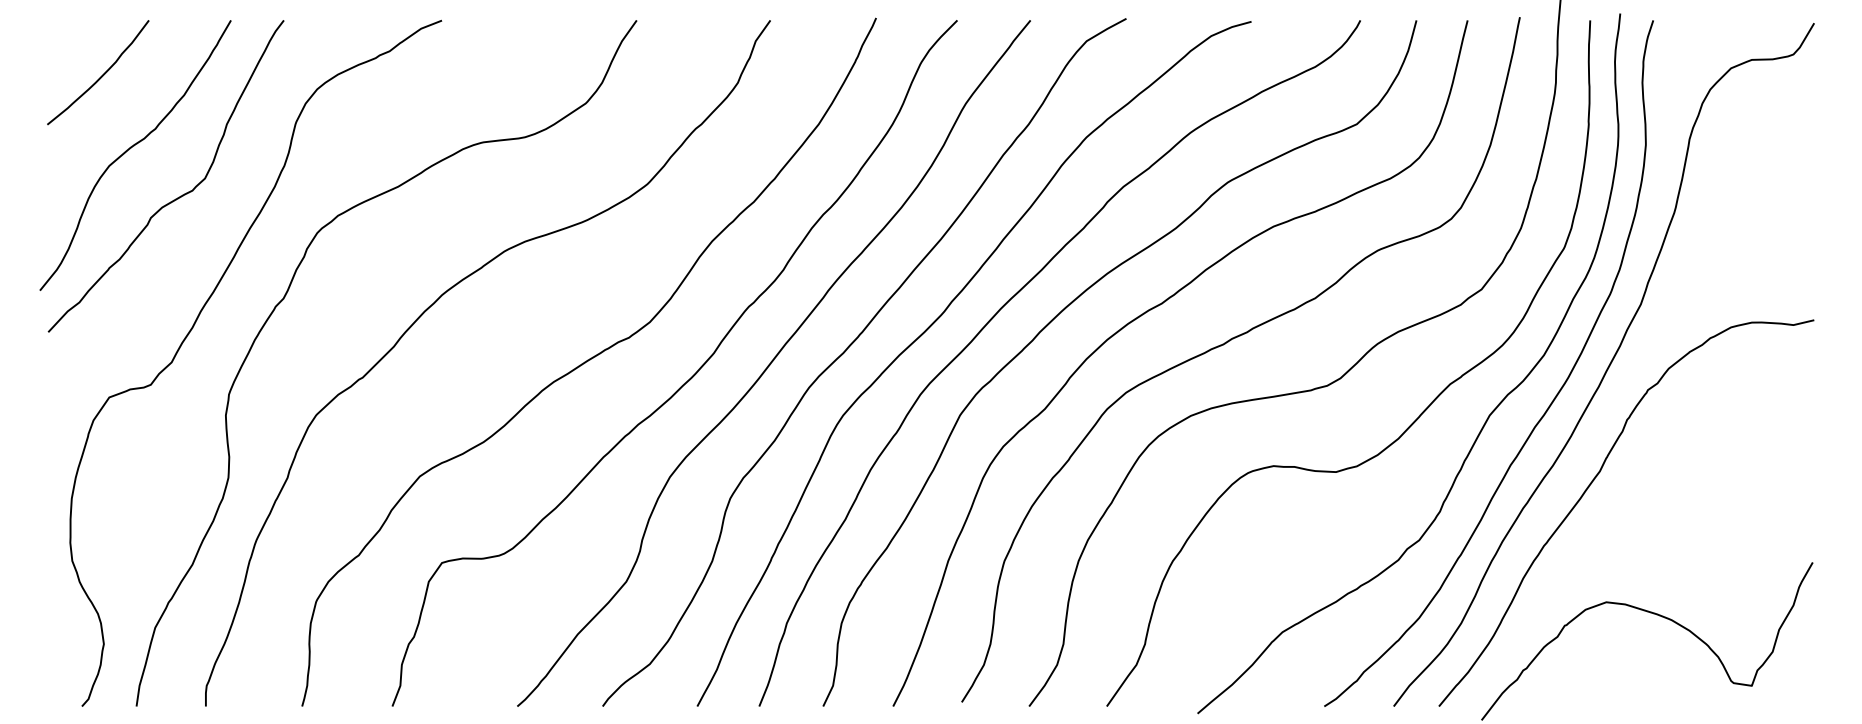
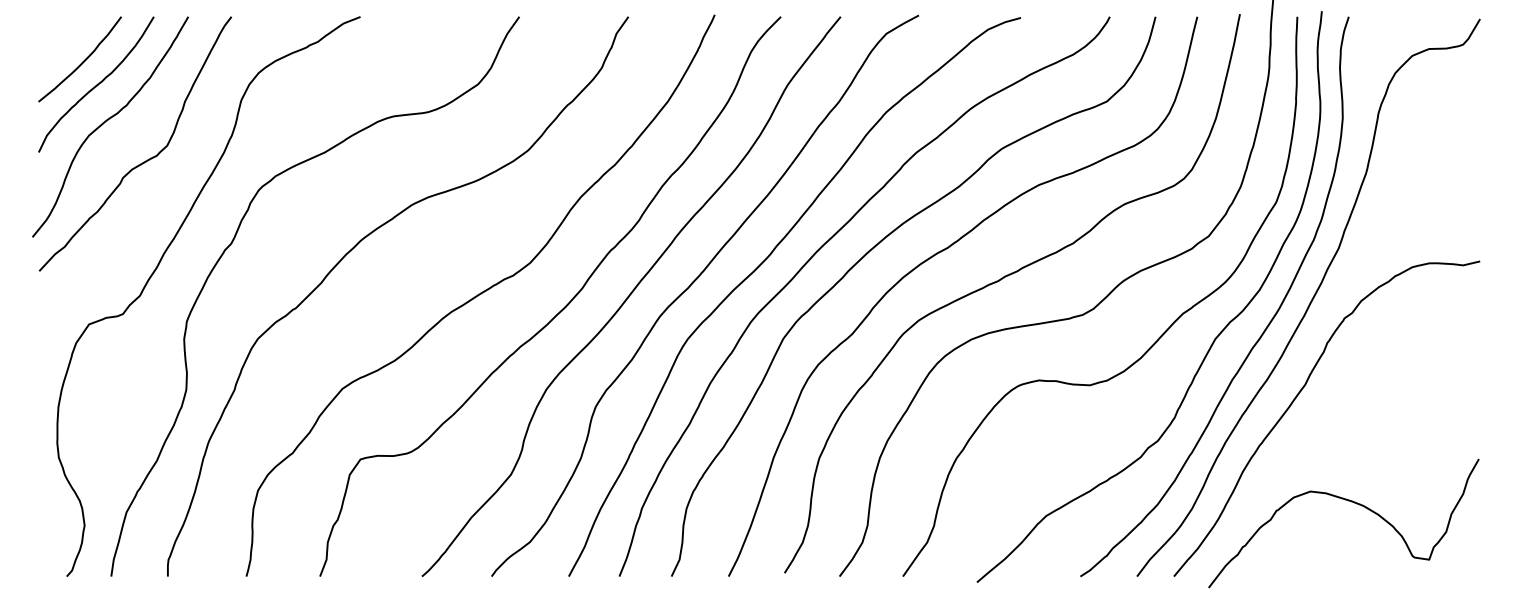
curve: (118, 103) -> (96, 84), added

